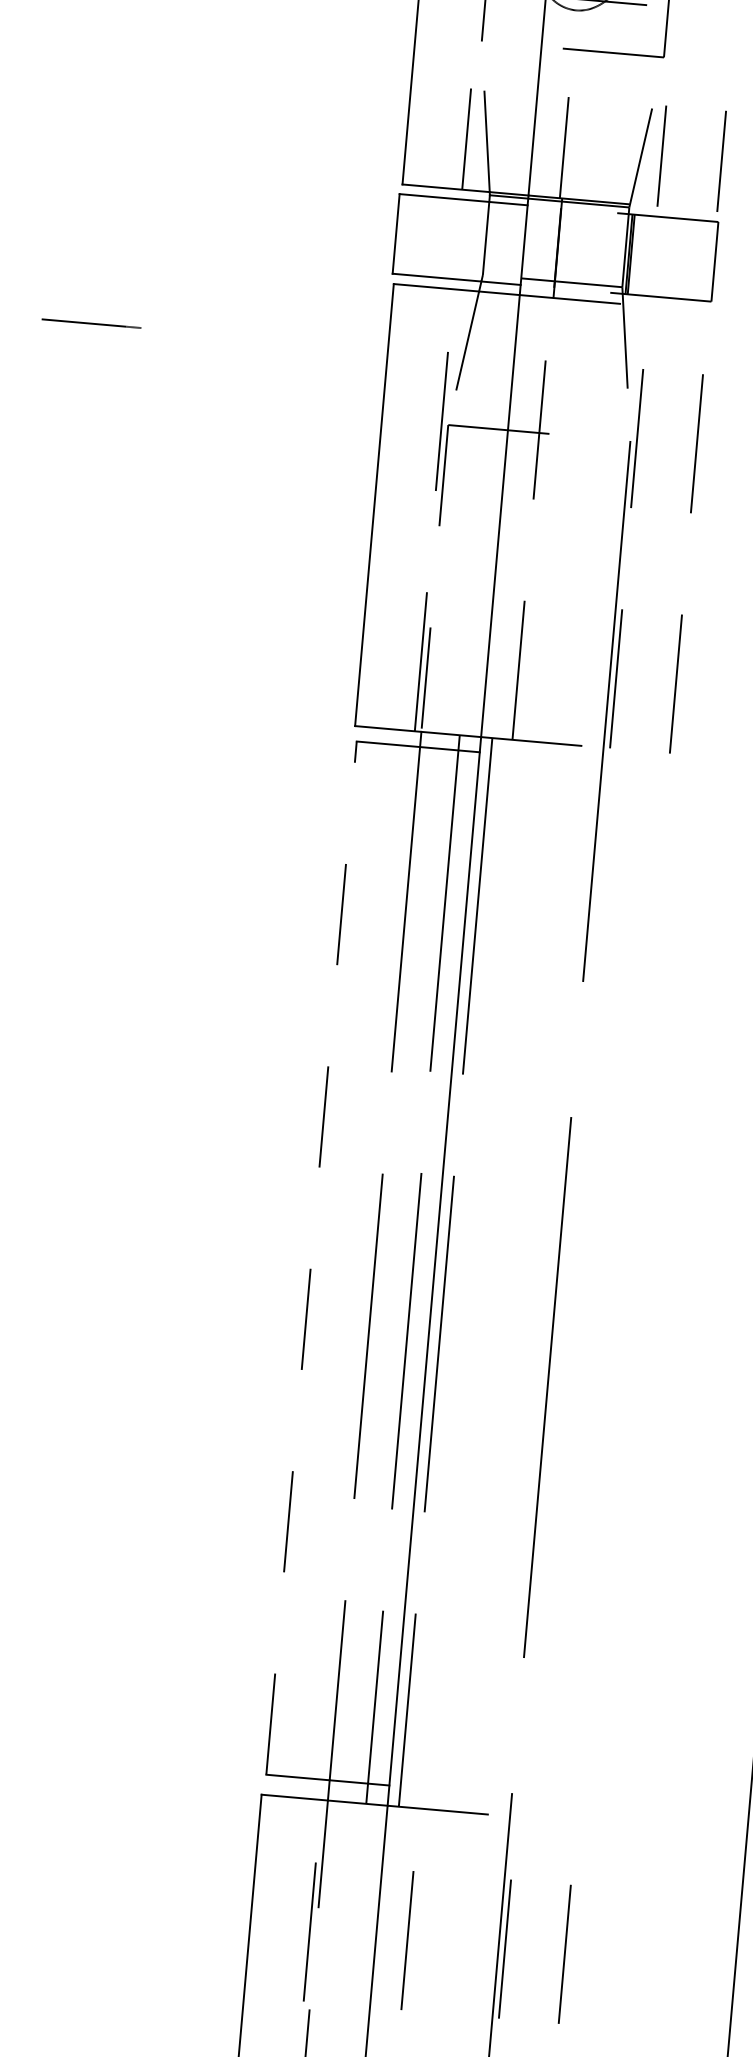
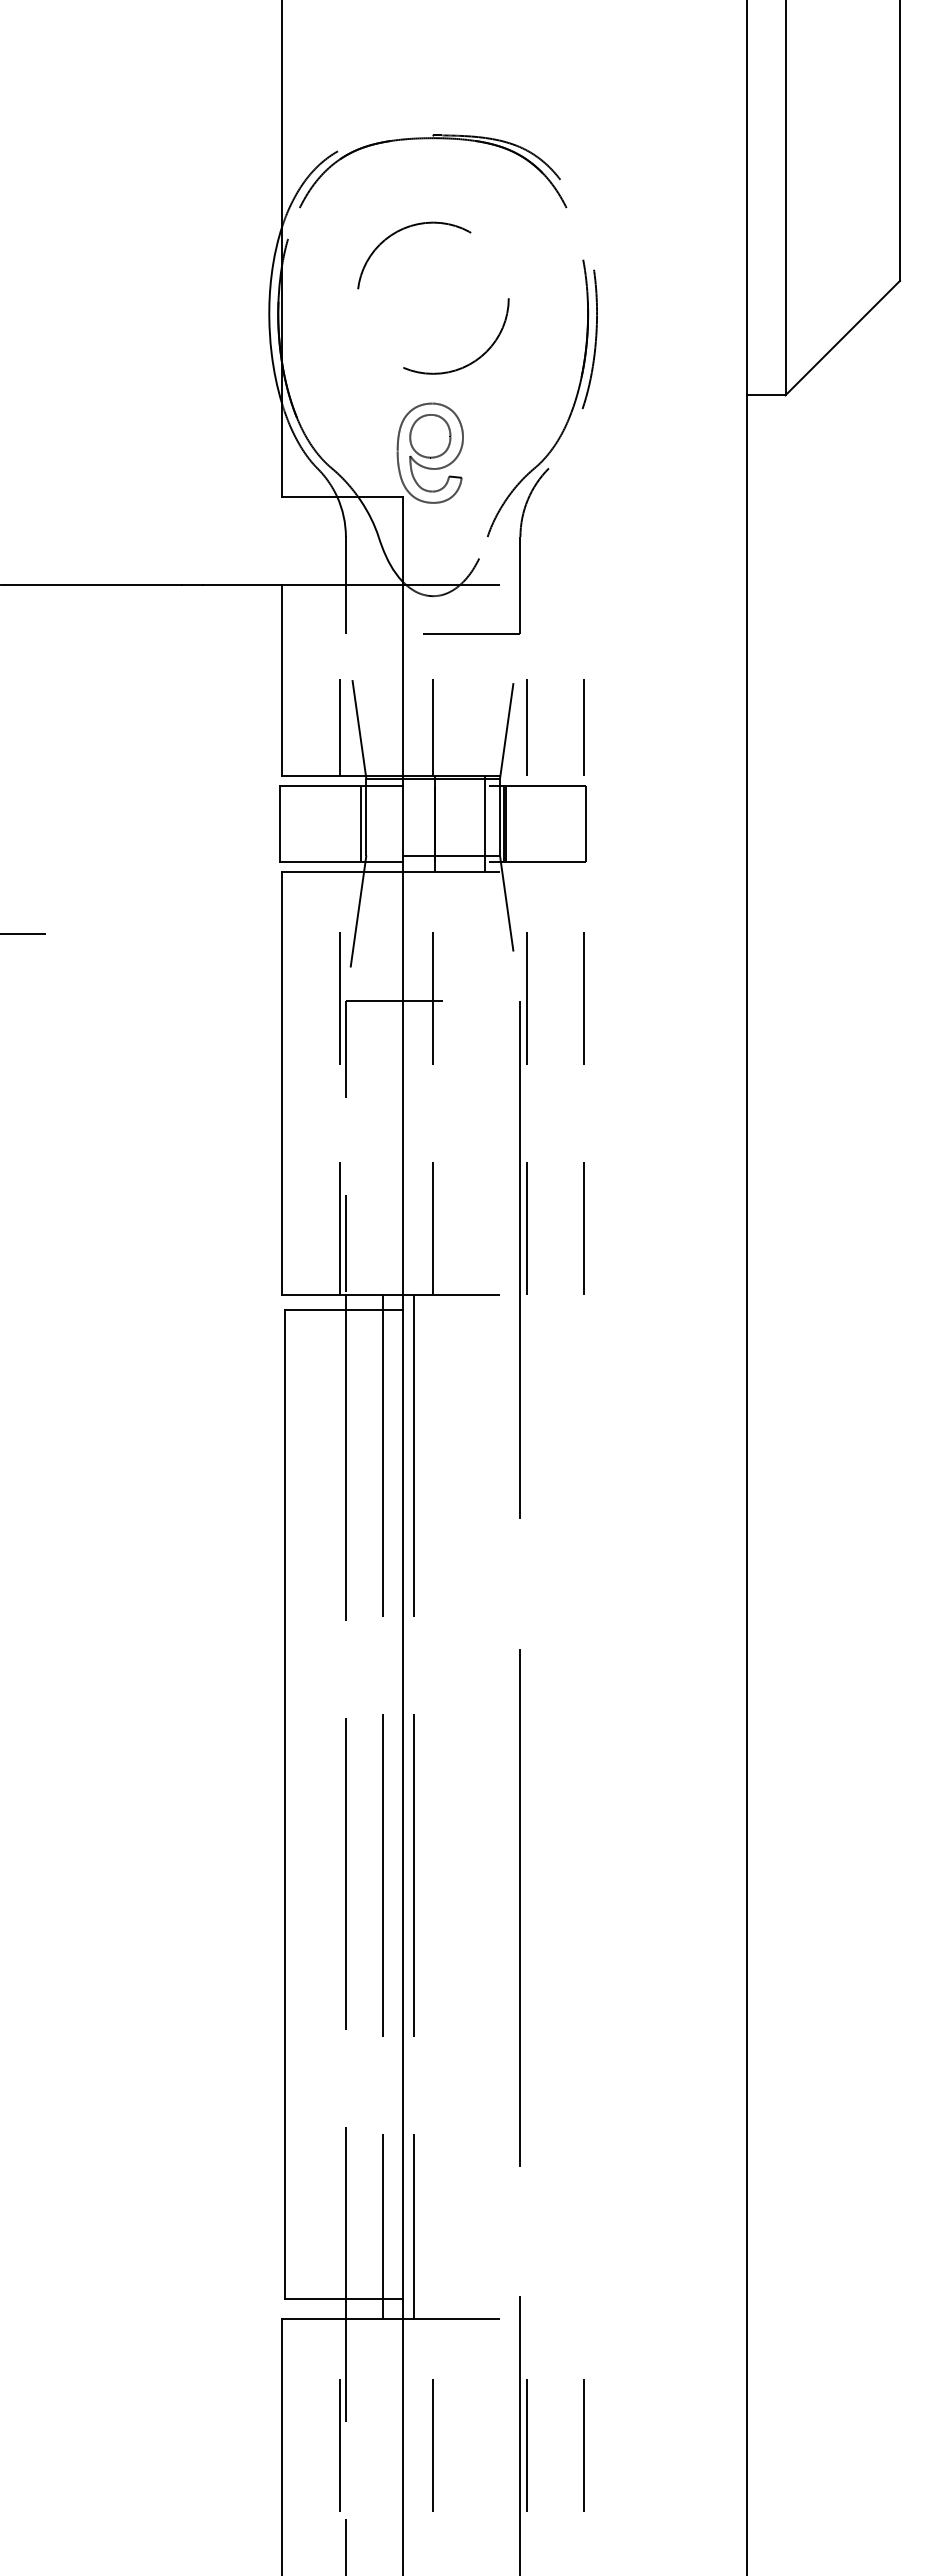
line: (479, 241) -> (360, 823), added
line: (610, 252) -> (485, 823), added
line: (311, 1258) -> (285, 1804), dashed -> solid

